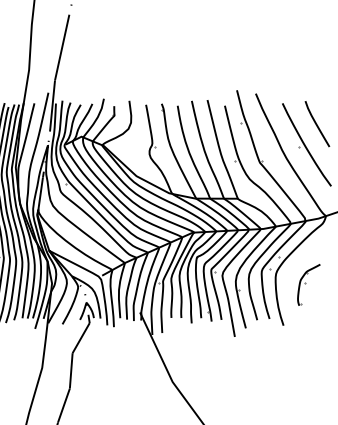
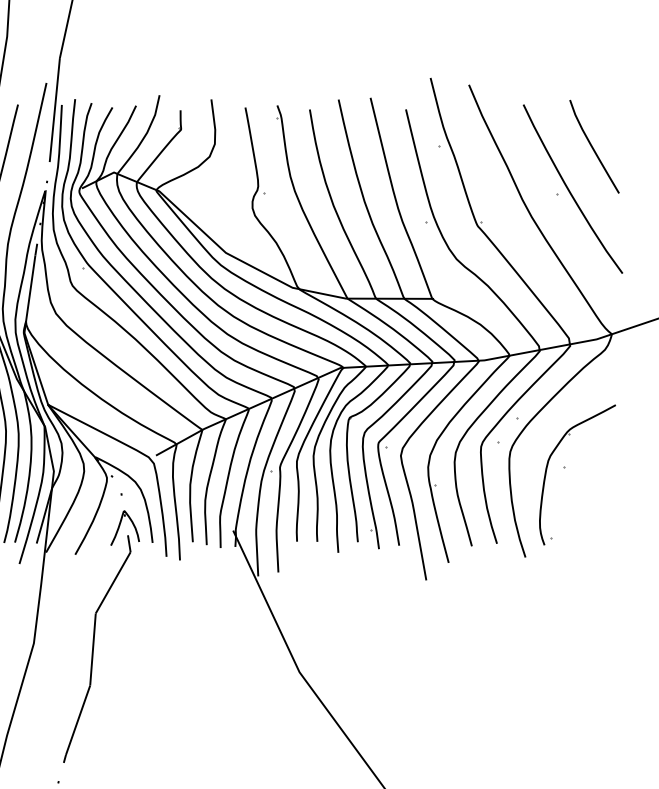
part: (308, 284) -> (576, 473), size x1.67

